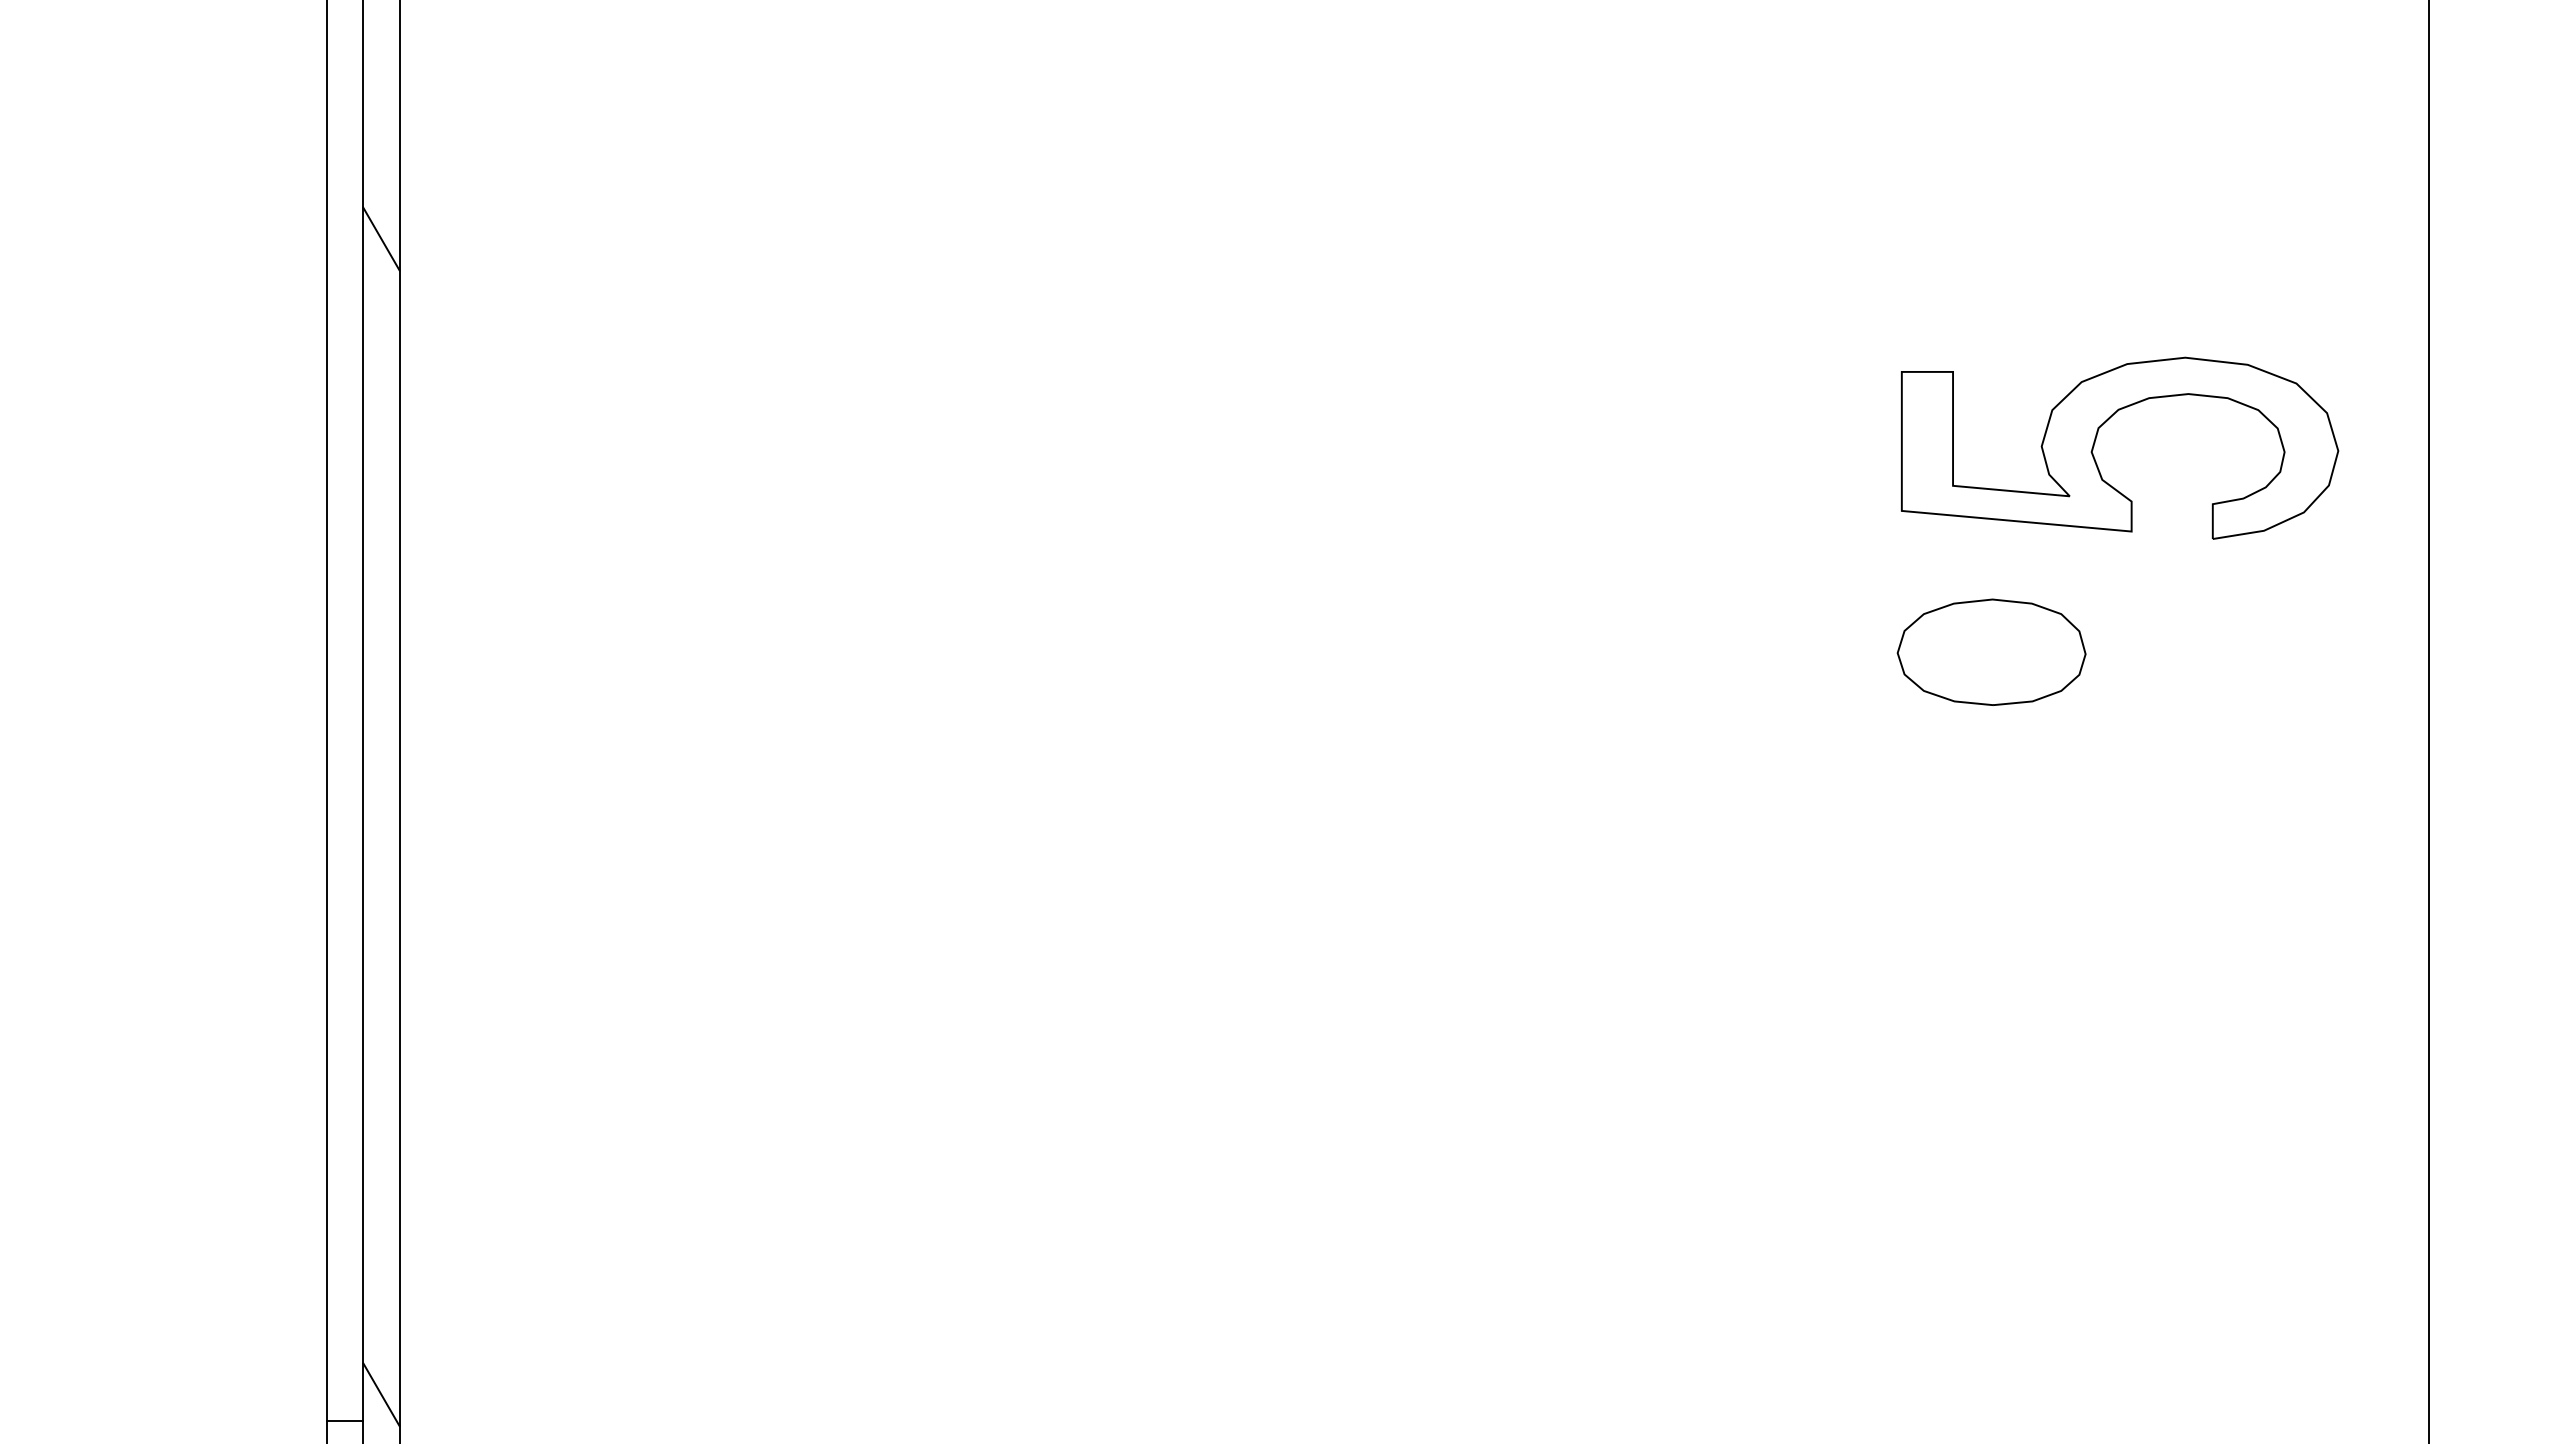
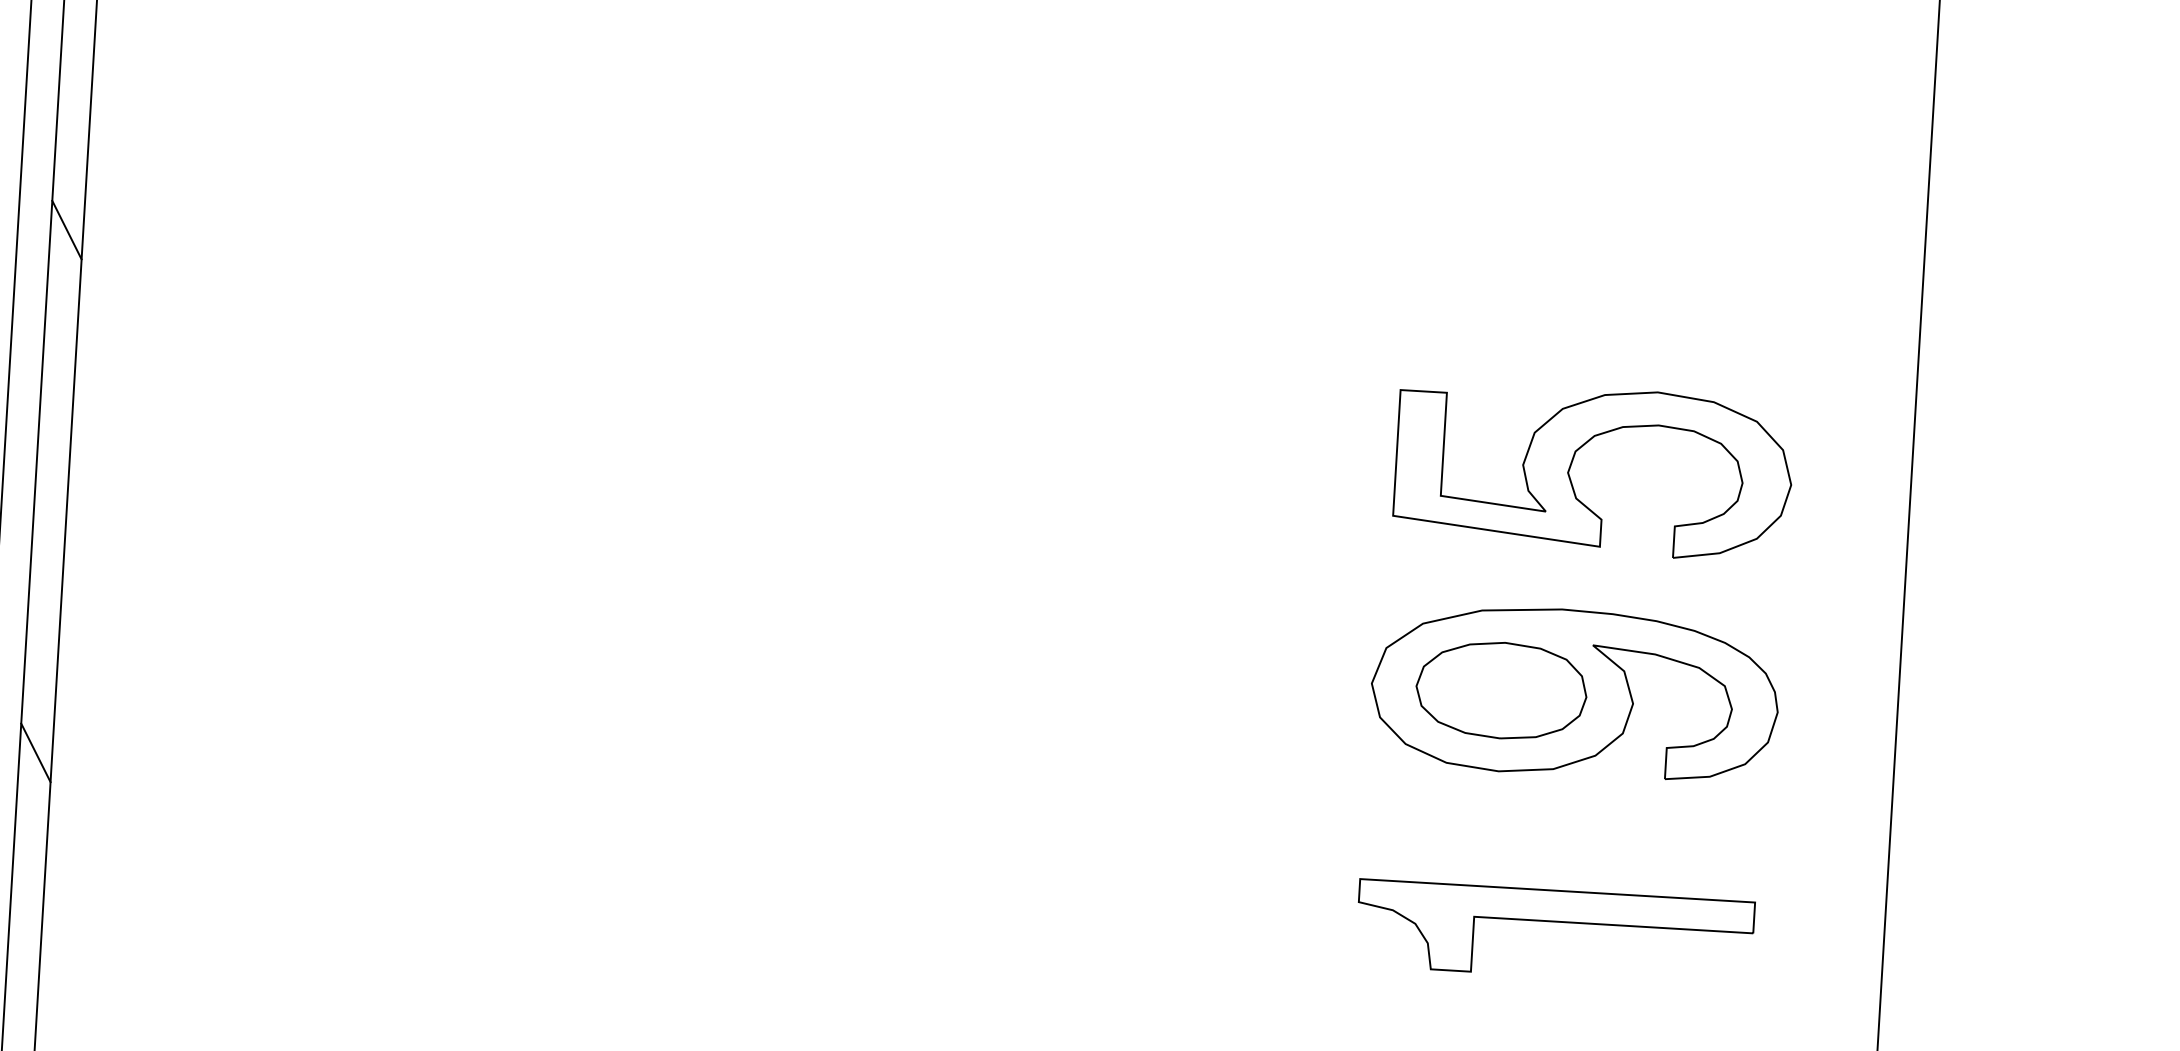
part: (2096, 439) -> (1573, 461), moved
part: (2072, 650) -> (1574, 693), added
line: (381, 816) -> (35, 752), added
part: (2066, 904) -> (1555, 922), added

